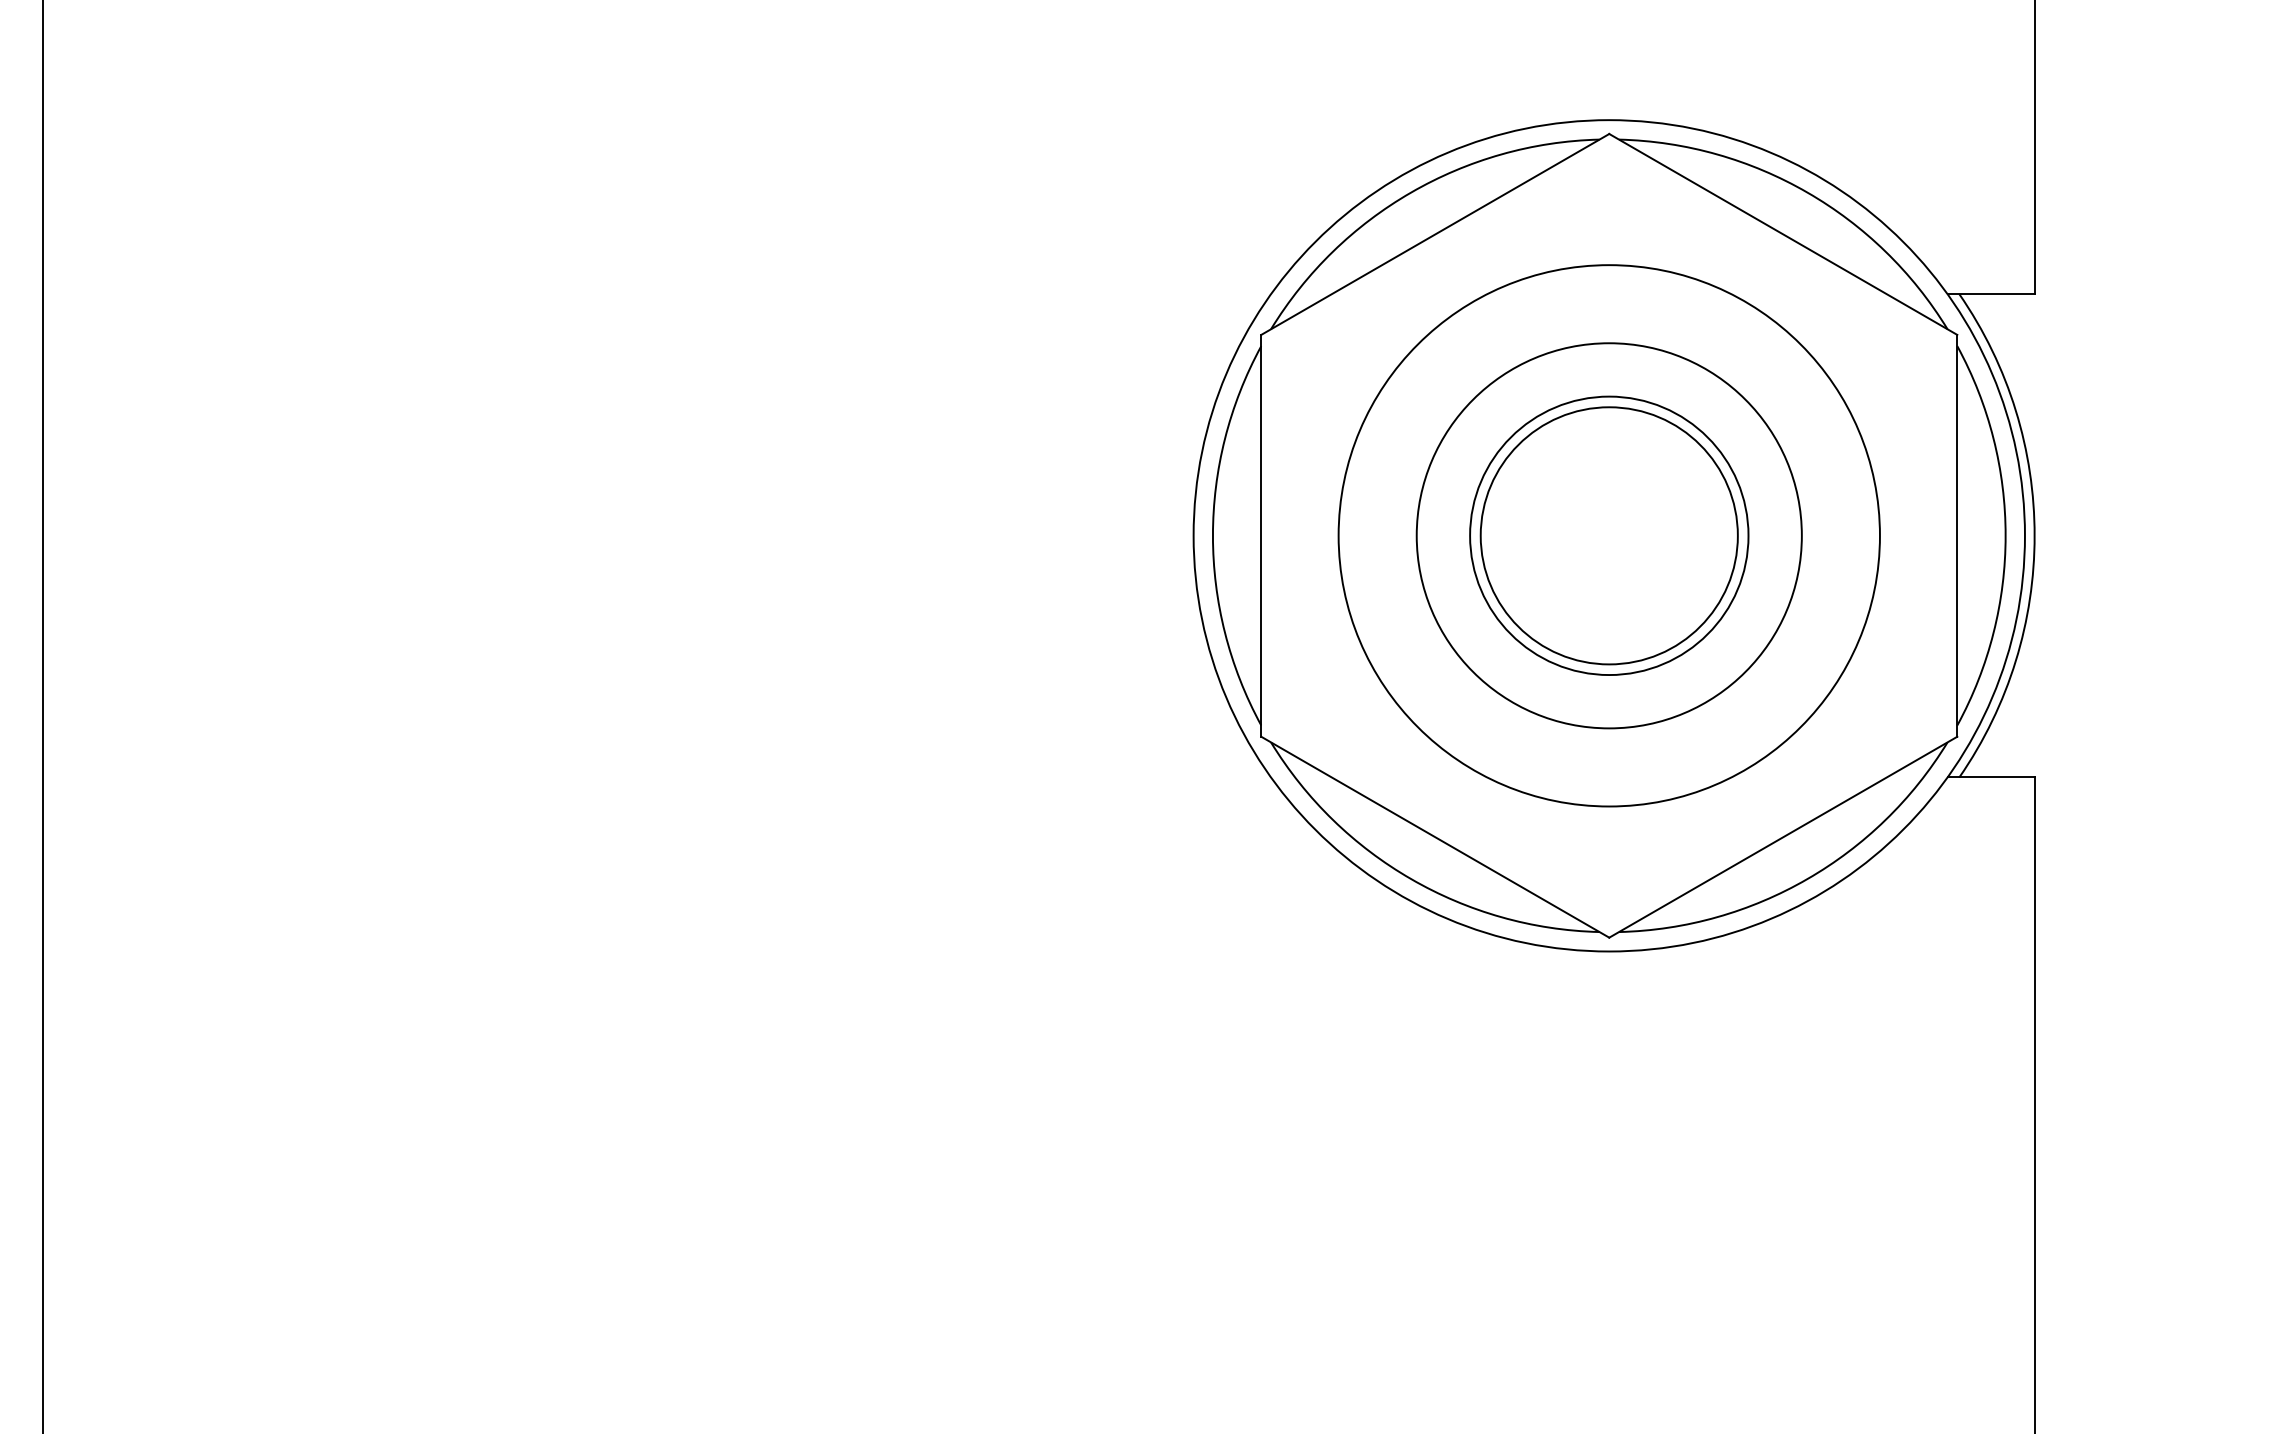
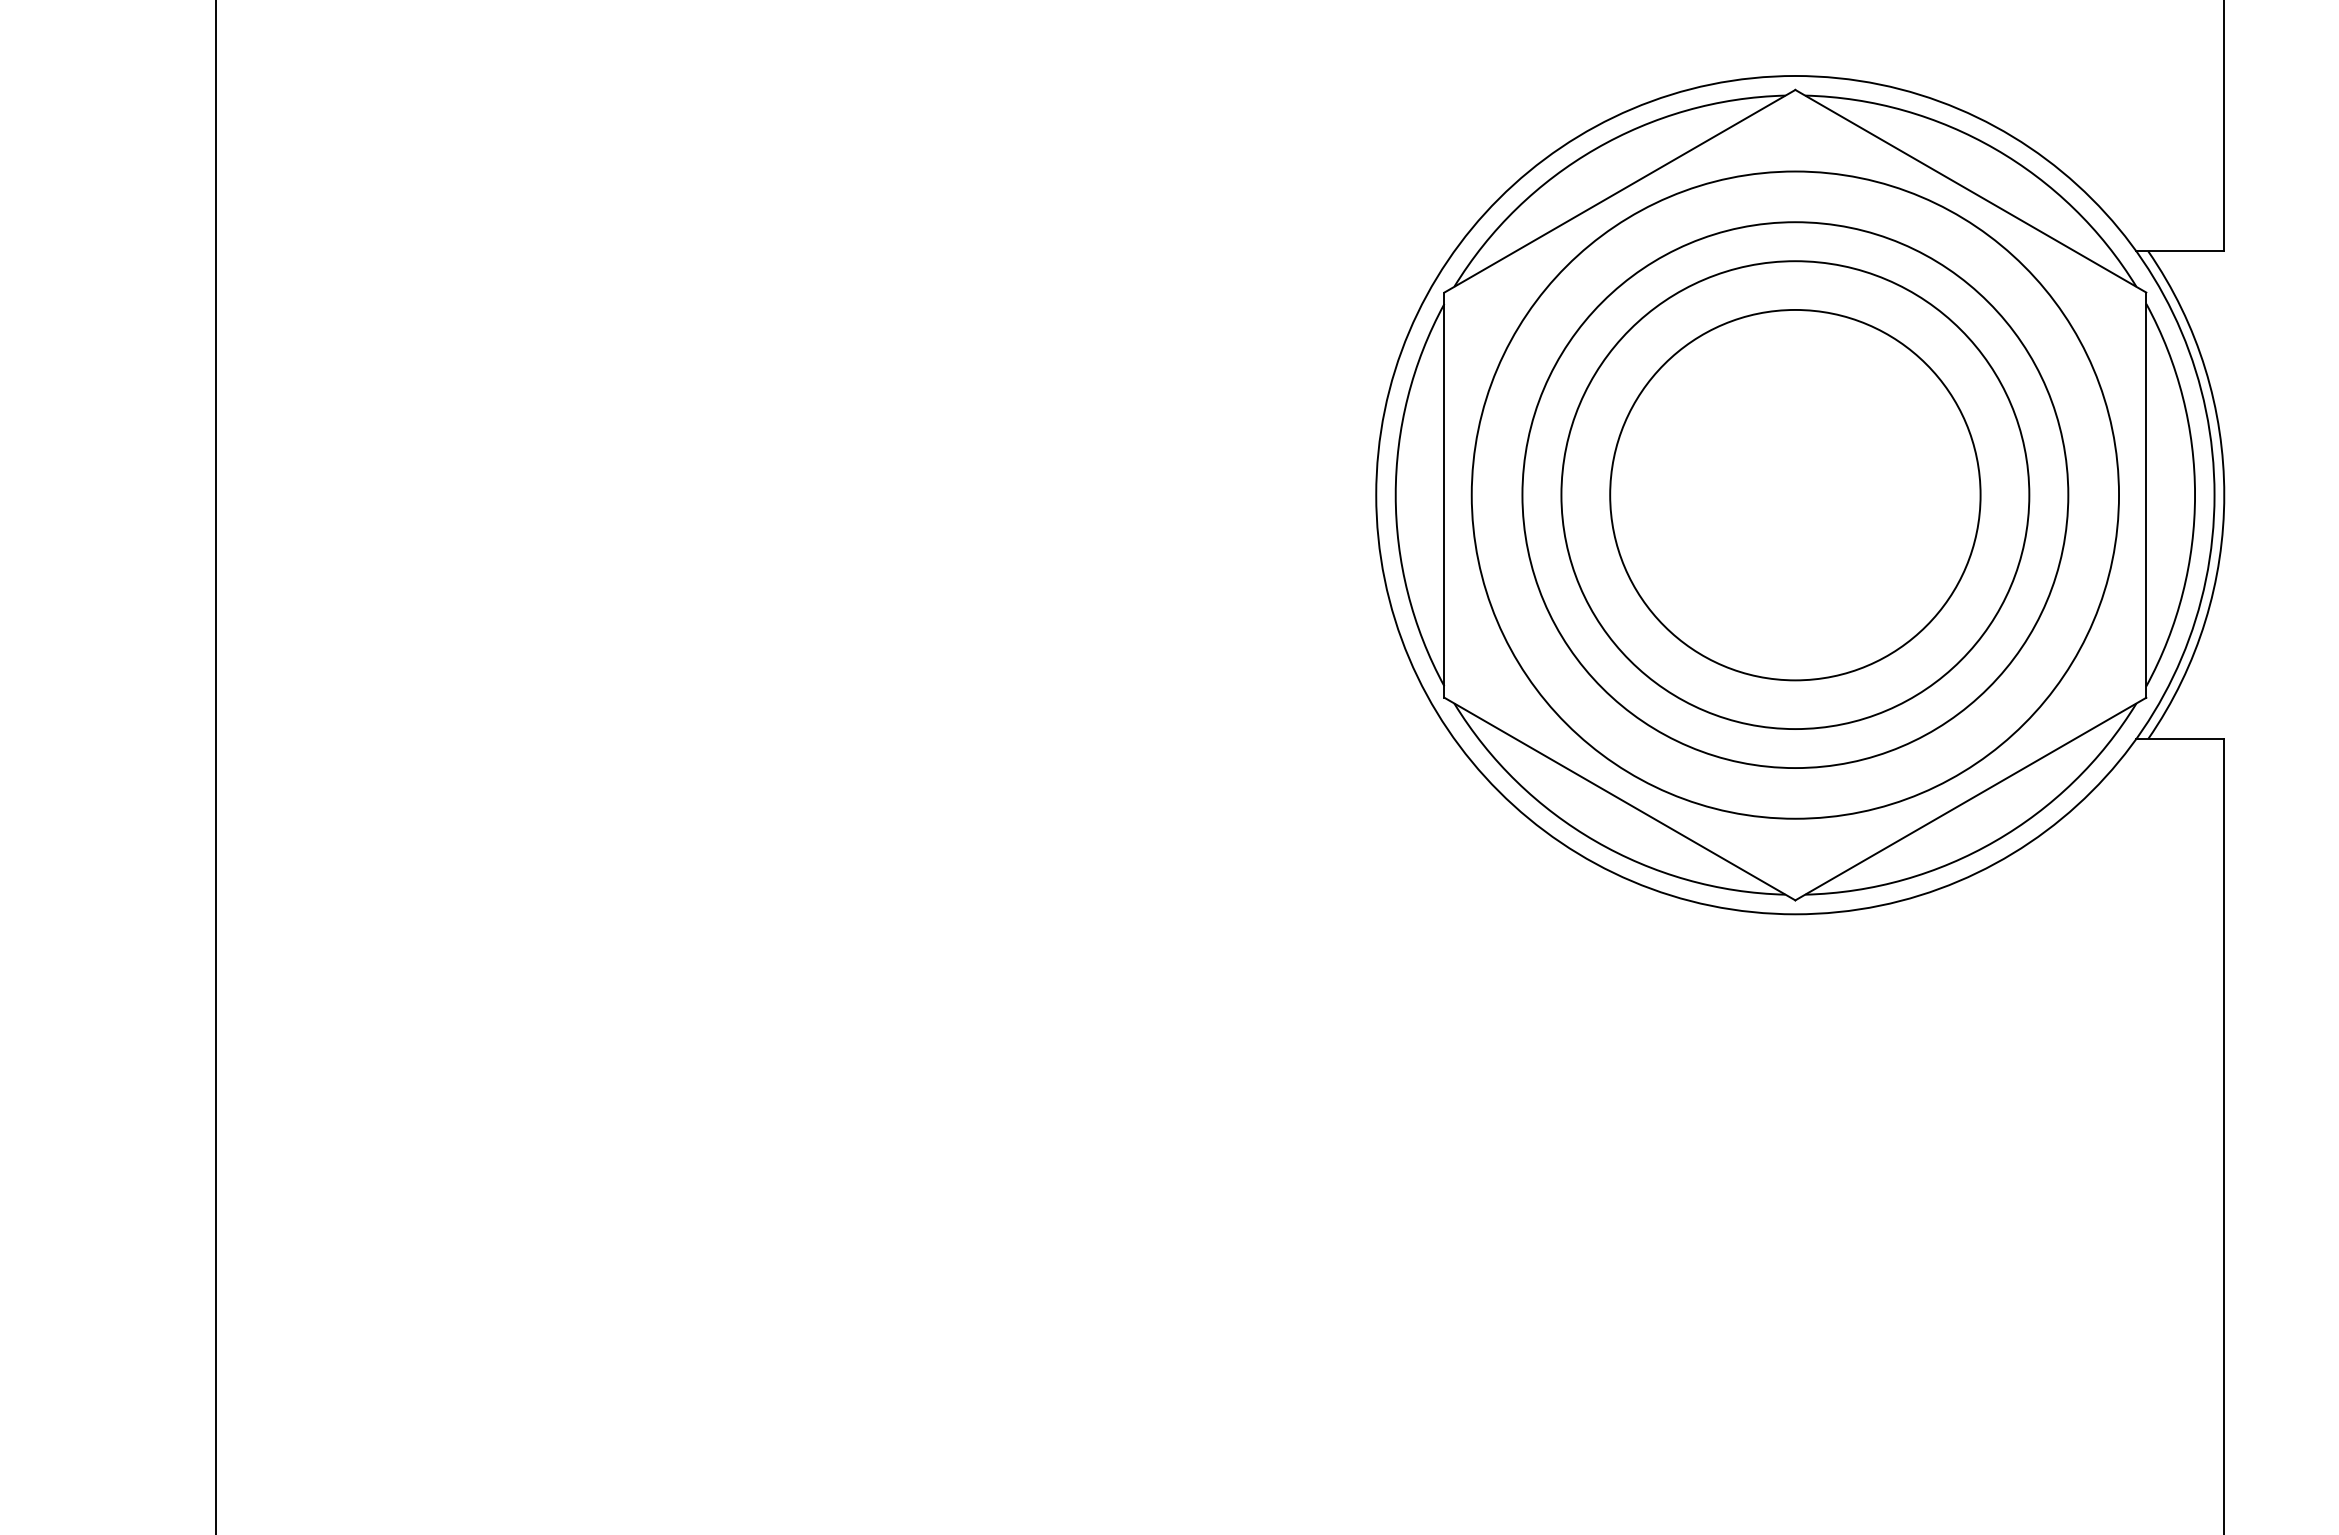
circle: (1609, 535) -> (1795, 494), size x1.43
circle: (1609, 535) -> (1795, 494), size x1.67
circle: (1609, 536) -> (1795, 495), size x1.67

